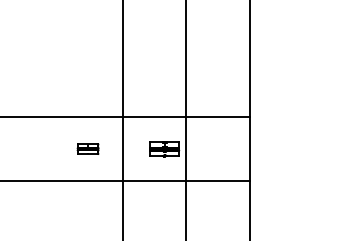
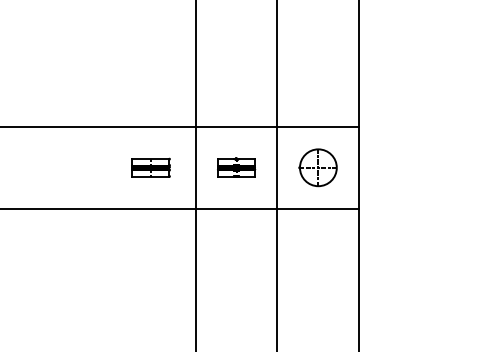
part: (87, 149) -> (150, 167), size x1.43
part: (164, 149) -> (236, 167), moved
part: (217, 149) -> (317, 167), added

